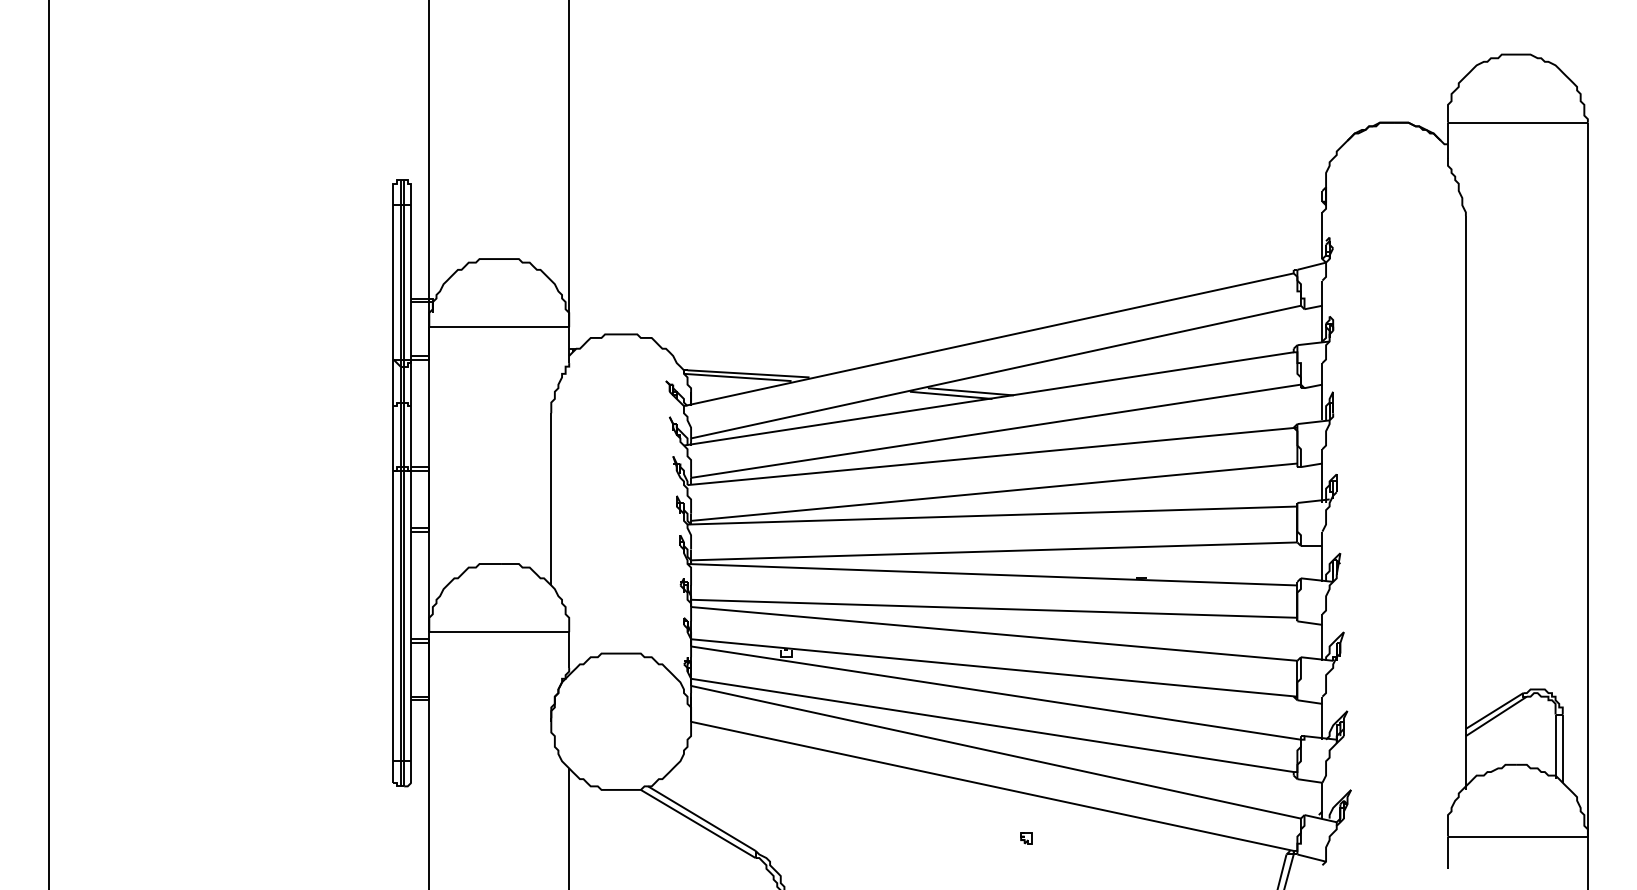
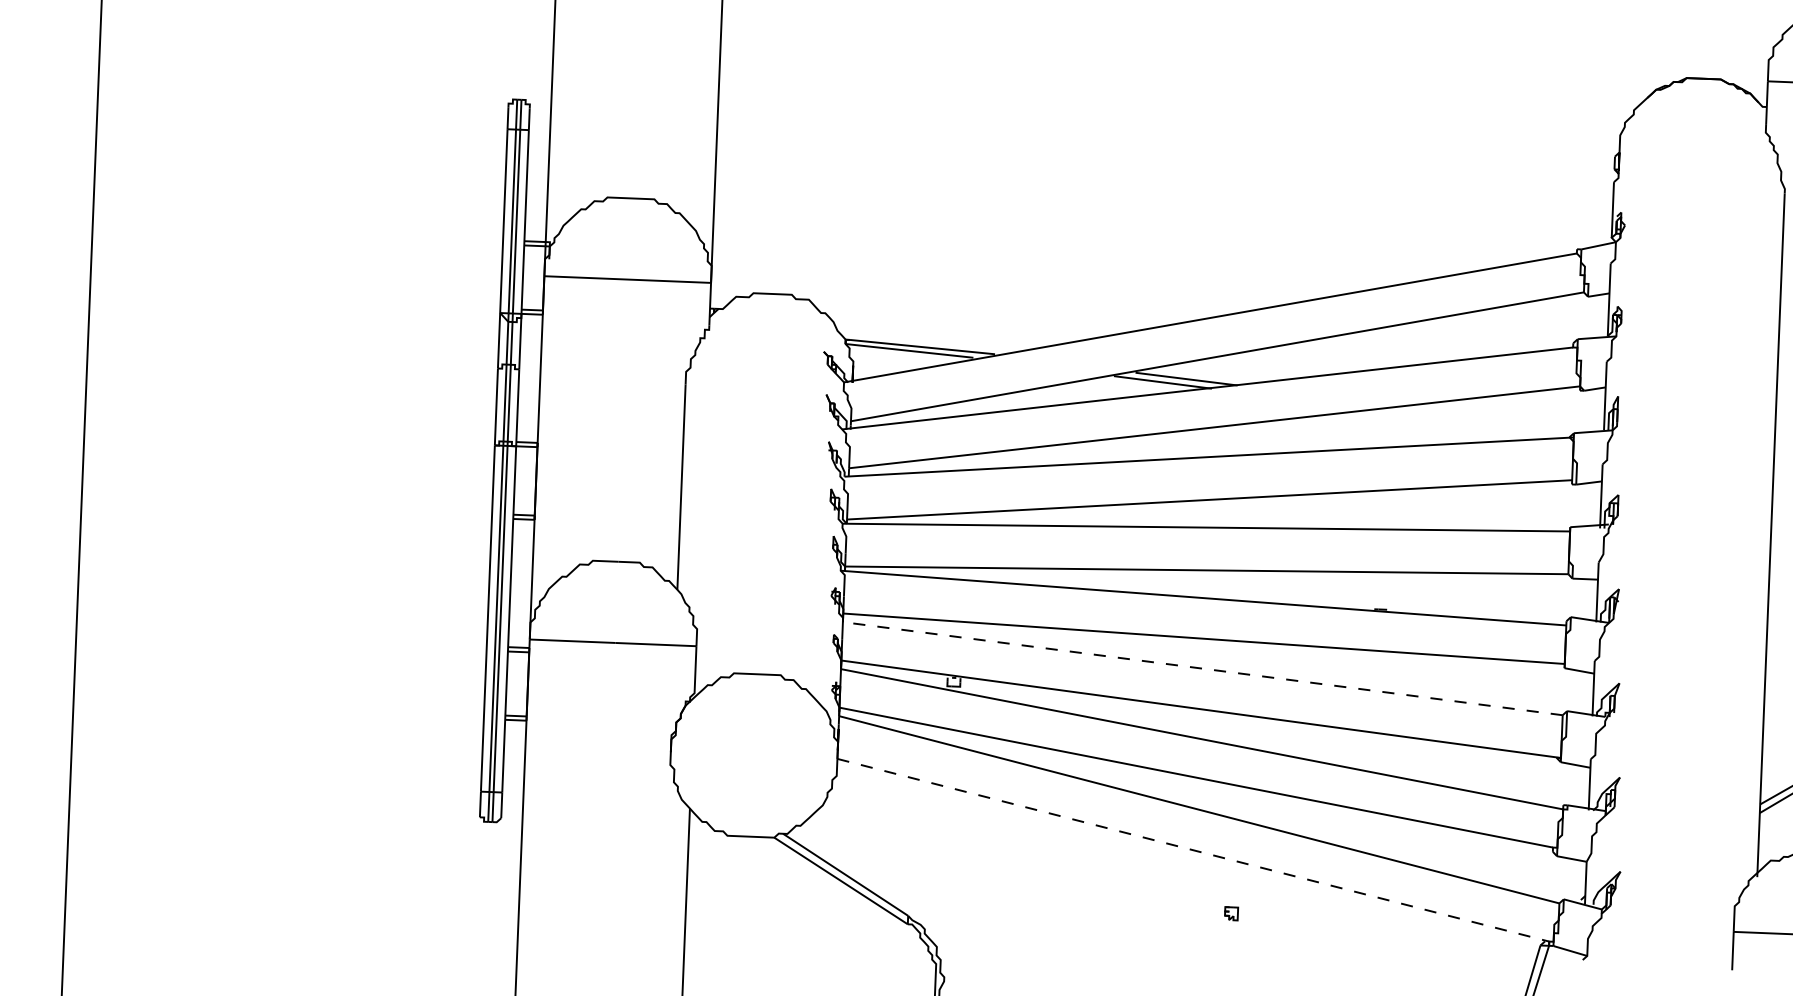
line: (993, 633) -> (1201, 668), solid -> dashed
line: (992, 786) -> (1193, 850), solid -> dashed

